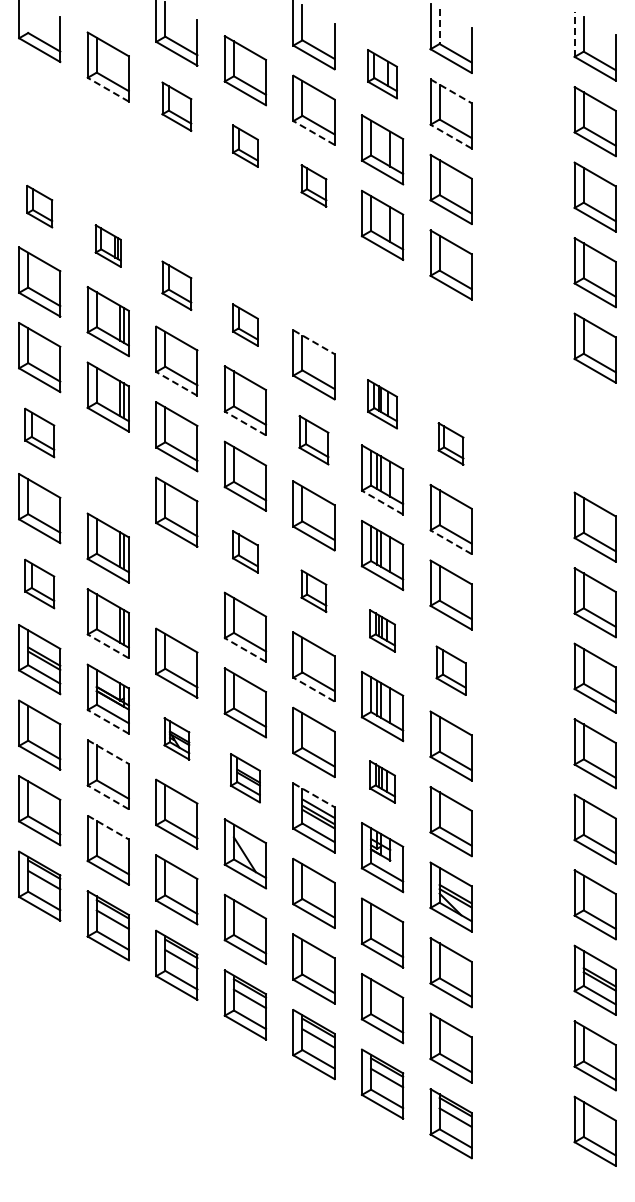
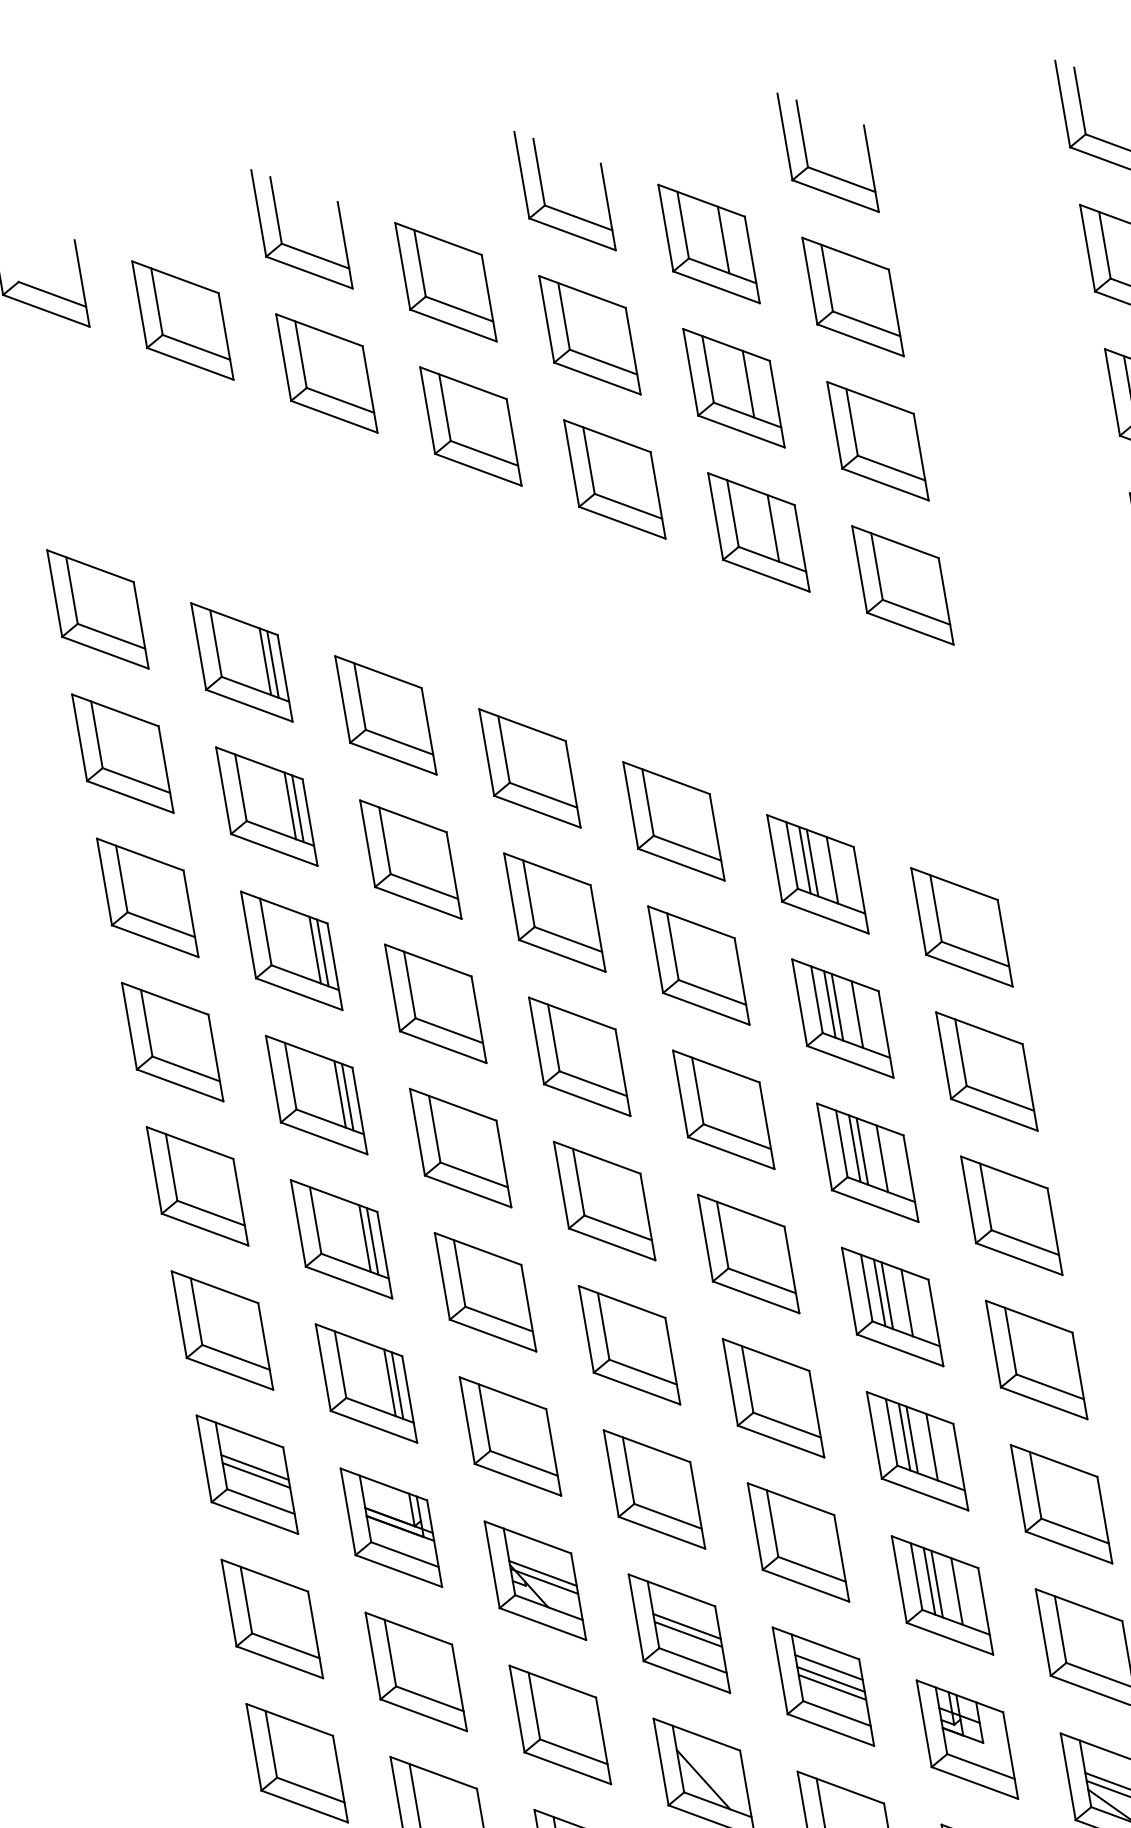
line: (439, 27) -> (802, 135), dashed -> solid
line: (574, 34) -> (1062, 104), dashed -> solid
part: (382, 73) -> (708, 242), size x1.43
line: (108, 89) -> (190, 363), dashed -> solid
line: (451, 91) -> (846, 253), dashed -> solid
part: (176, 106) -> (326, 373), size x1.43
line: (314, 132) -> (598, 377), dashed -> solid
line: (451, 136) -> (861, 339), dashed -> solid
part: (245, 145) -> (470, 425), size x1.67
part: (313, 185) -> (613, 479), size x1.67
part: (39, 206) -> (97, 609), size x1.67
part: (107, 245) -> (240, 661), size x1.67
part: (176, 285) -> (385, 715), size x1.43
part: (245, 324) -> (529, 766), size x1.67
line: (314, 342) -> (667, 778), dashed -> solid
line: (176, 383) -> (417, 902), dashed -> solid
part: (382, 403) -> (817, 872), size x1.43
line: (245, 423) -> (562, 955), dashed -> solid
part: (39, 432) -> (172, 1041), size x1.43
part: (313, 439) -> (697, 964), size x1.43
part: (450, 443) -> (960, 926), size x1.67
part: (107, 472) -> (315, 1095), added
line: (382, 502) -> (850, 1061), dashed -> solid
line: (451, 542) -> (995, 1115), dashed -> solid
part: (245, 551) -> (604, 1200), size x1.67
part: (39, 583) -> (221, 1329), size x1.43
part: (176, 587) -> (484, 1291), added
part: (313, 590) -> (747, 1252), size x1.67
part: (382, 630) -> (892, 1306), size x1.67
line: (108, 646) -> (374, 1427), dashed -> solid
line: (245, 650) -> (637, 1389), dashed -> solid
part: (450, 670) -> (1035, 1360), size x1.43
line: (314, 689) -> (781, 1441), dashed -> solid
line: (108, 721) -> (399, 1570), dashed -> solid
part: (176, 738) -> (534, 1580), size x1.67
line: (108, 752) -> (409, 1629), dashed -> solid
part: (245, 777) -> (679, 1632), size x1.43
part: (382, 781) -> (942, 1594), size x1.67
line: (314, 795) -> (816, 1643), dashed -> solid
line: (108, 797) -> (424, 1715), dashed -> solid
line: (108, 827) -> (434, 1772), dashed -> solid

